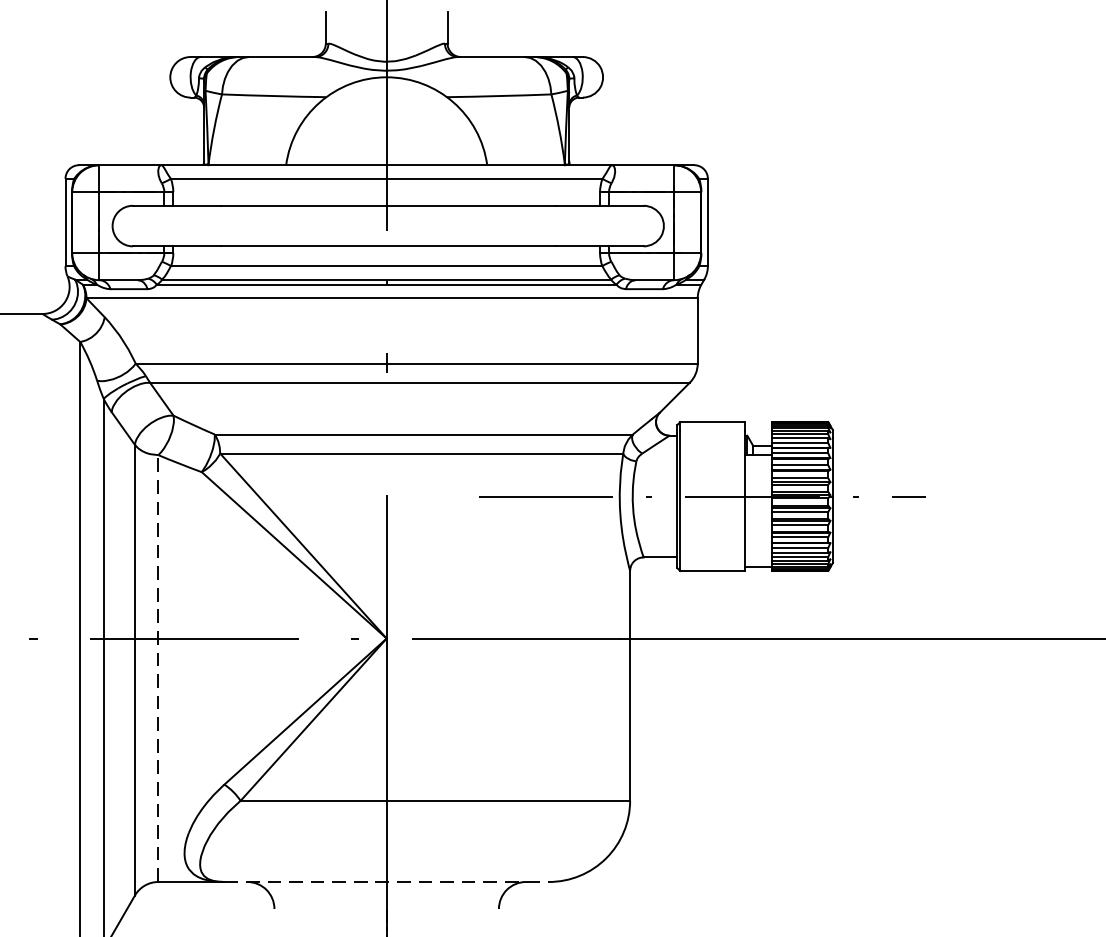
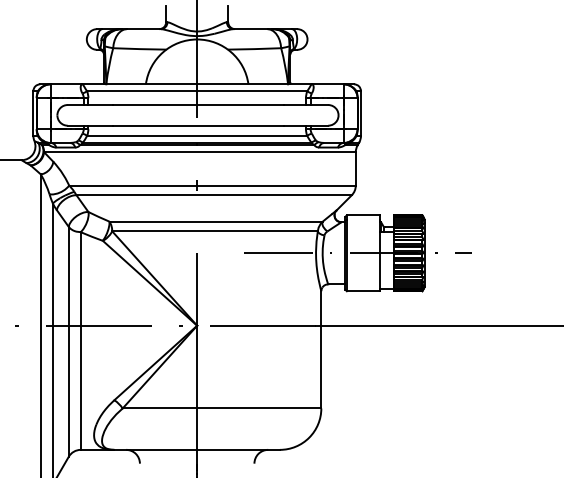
line: (157, 669) -> (80, 341), dashed -> solid
line: (387, 881) -> (197, 449), dashed -> solid

